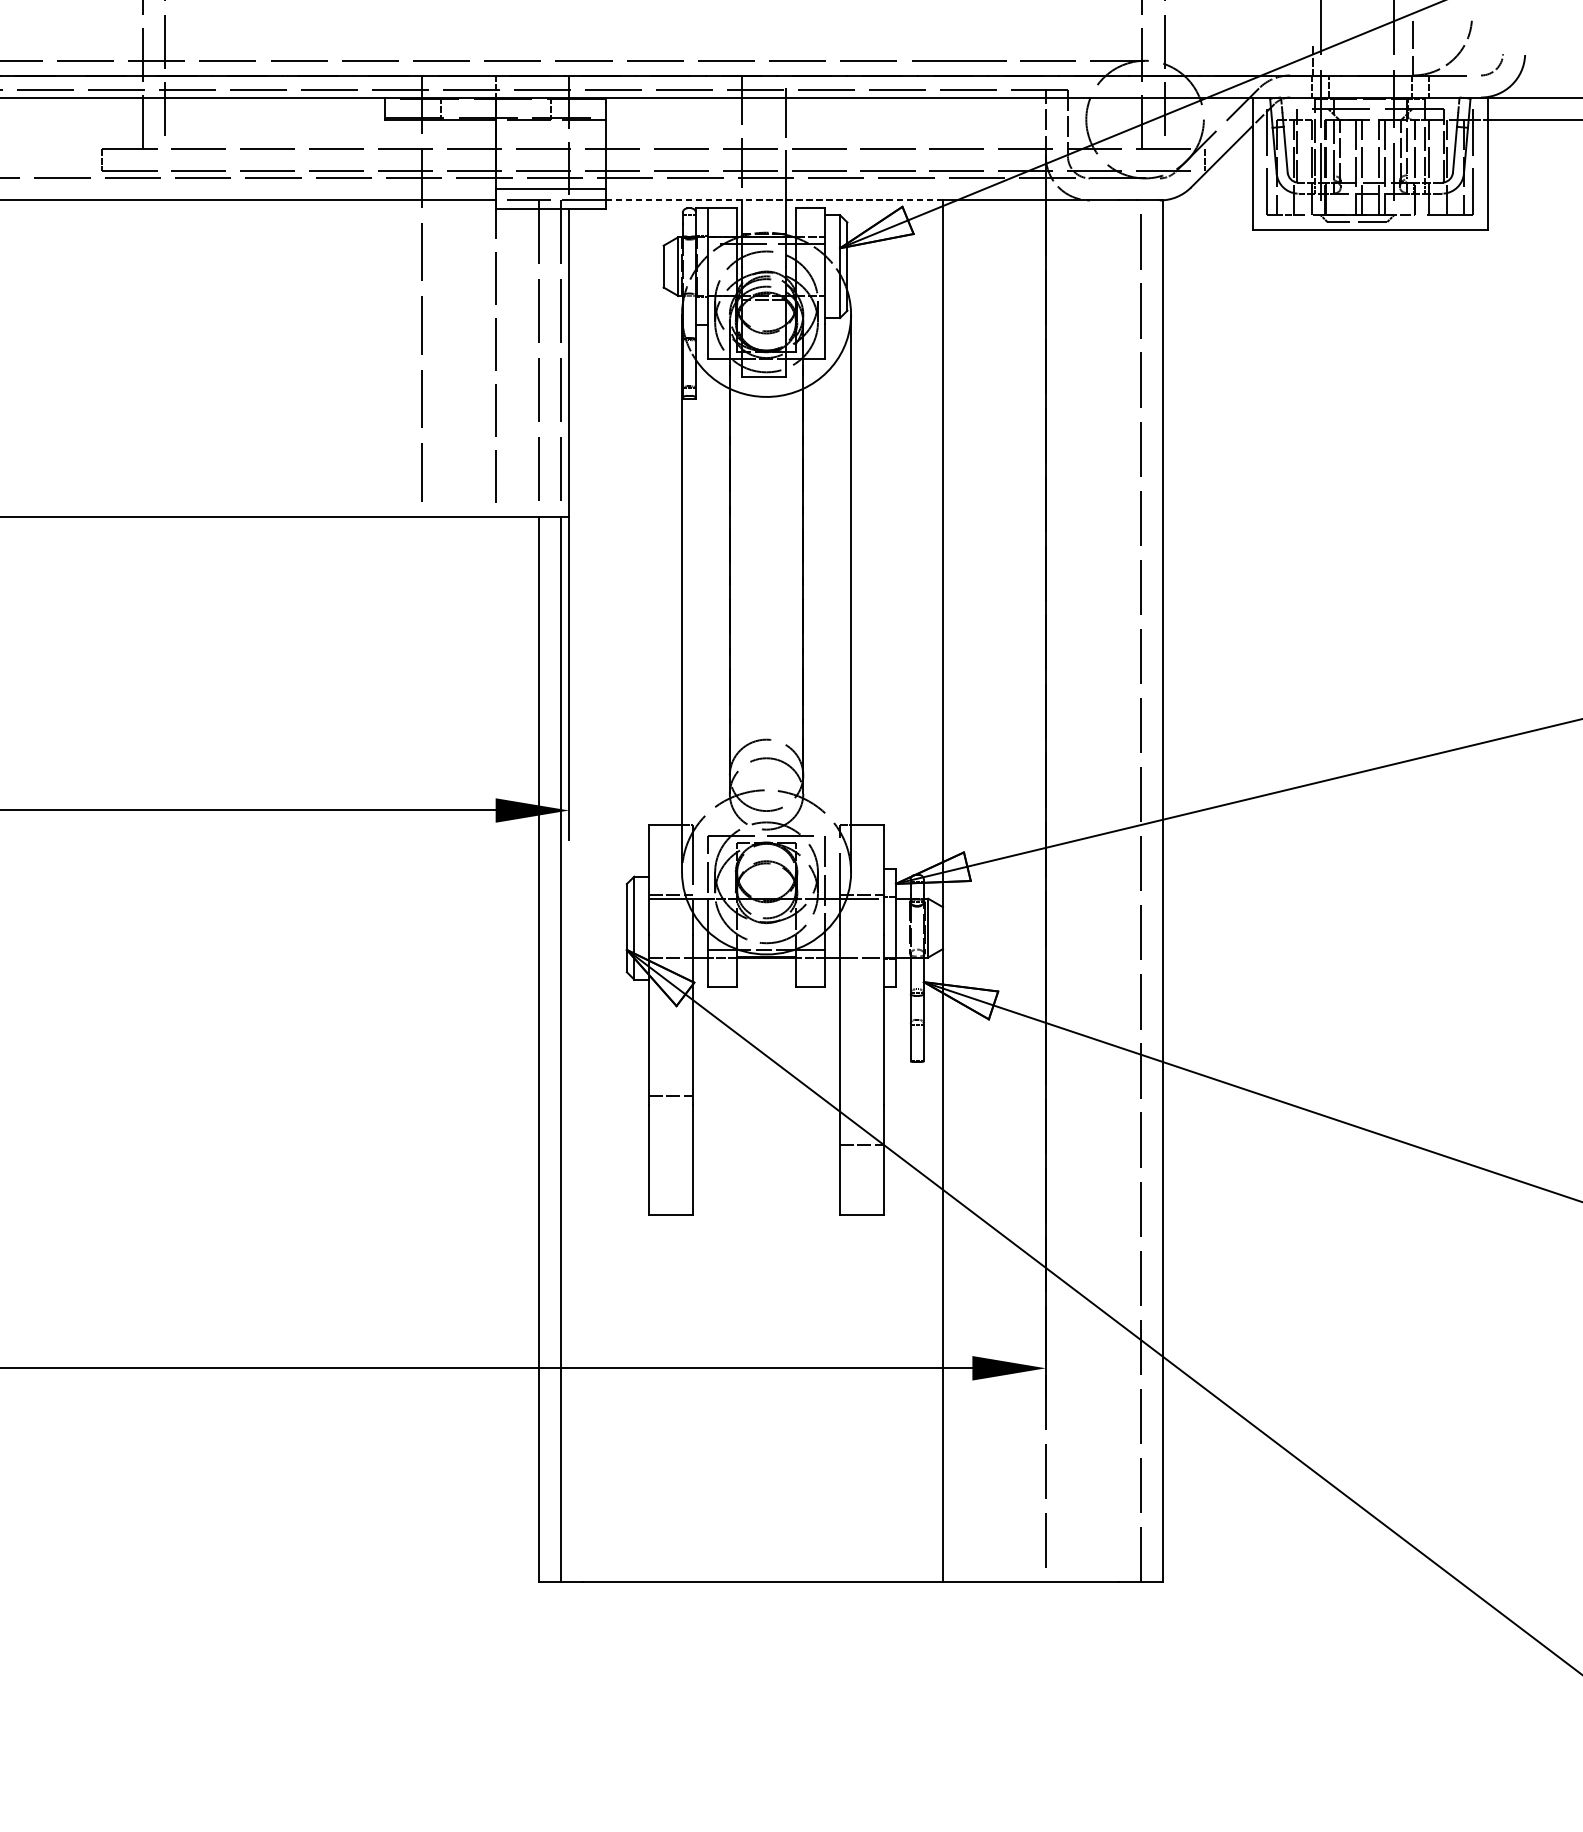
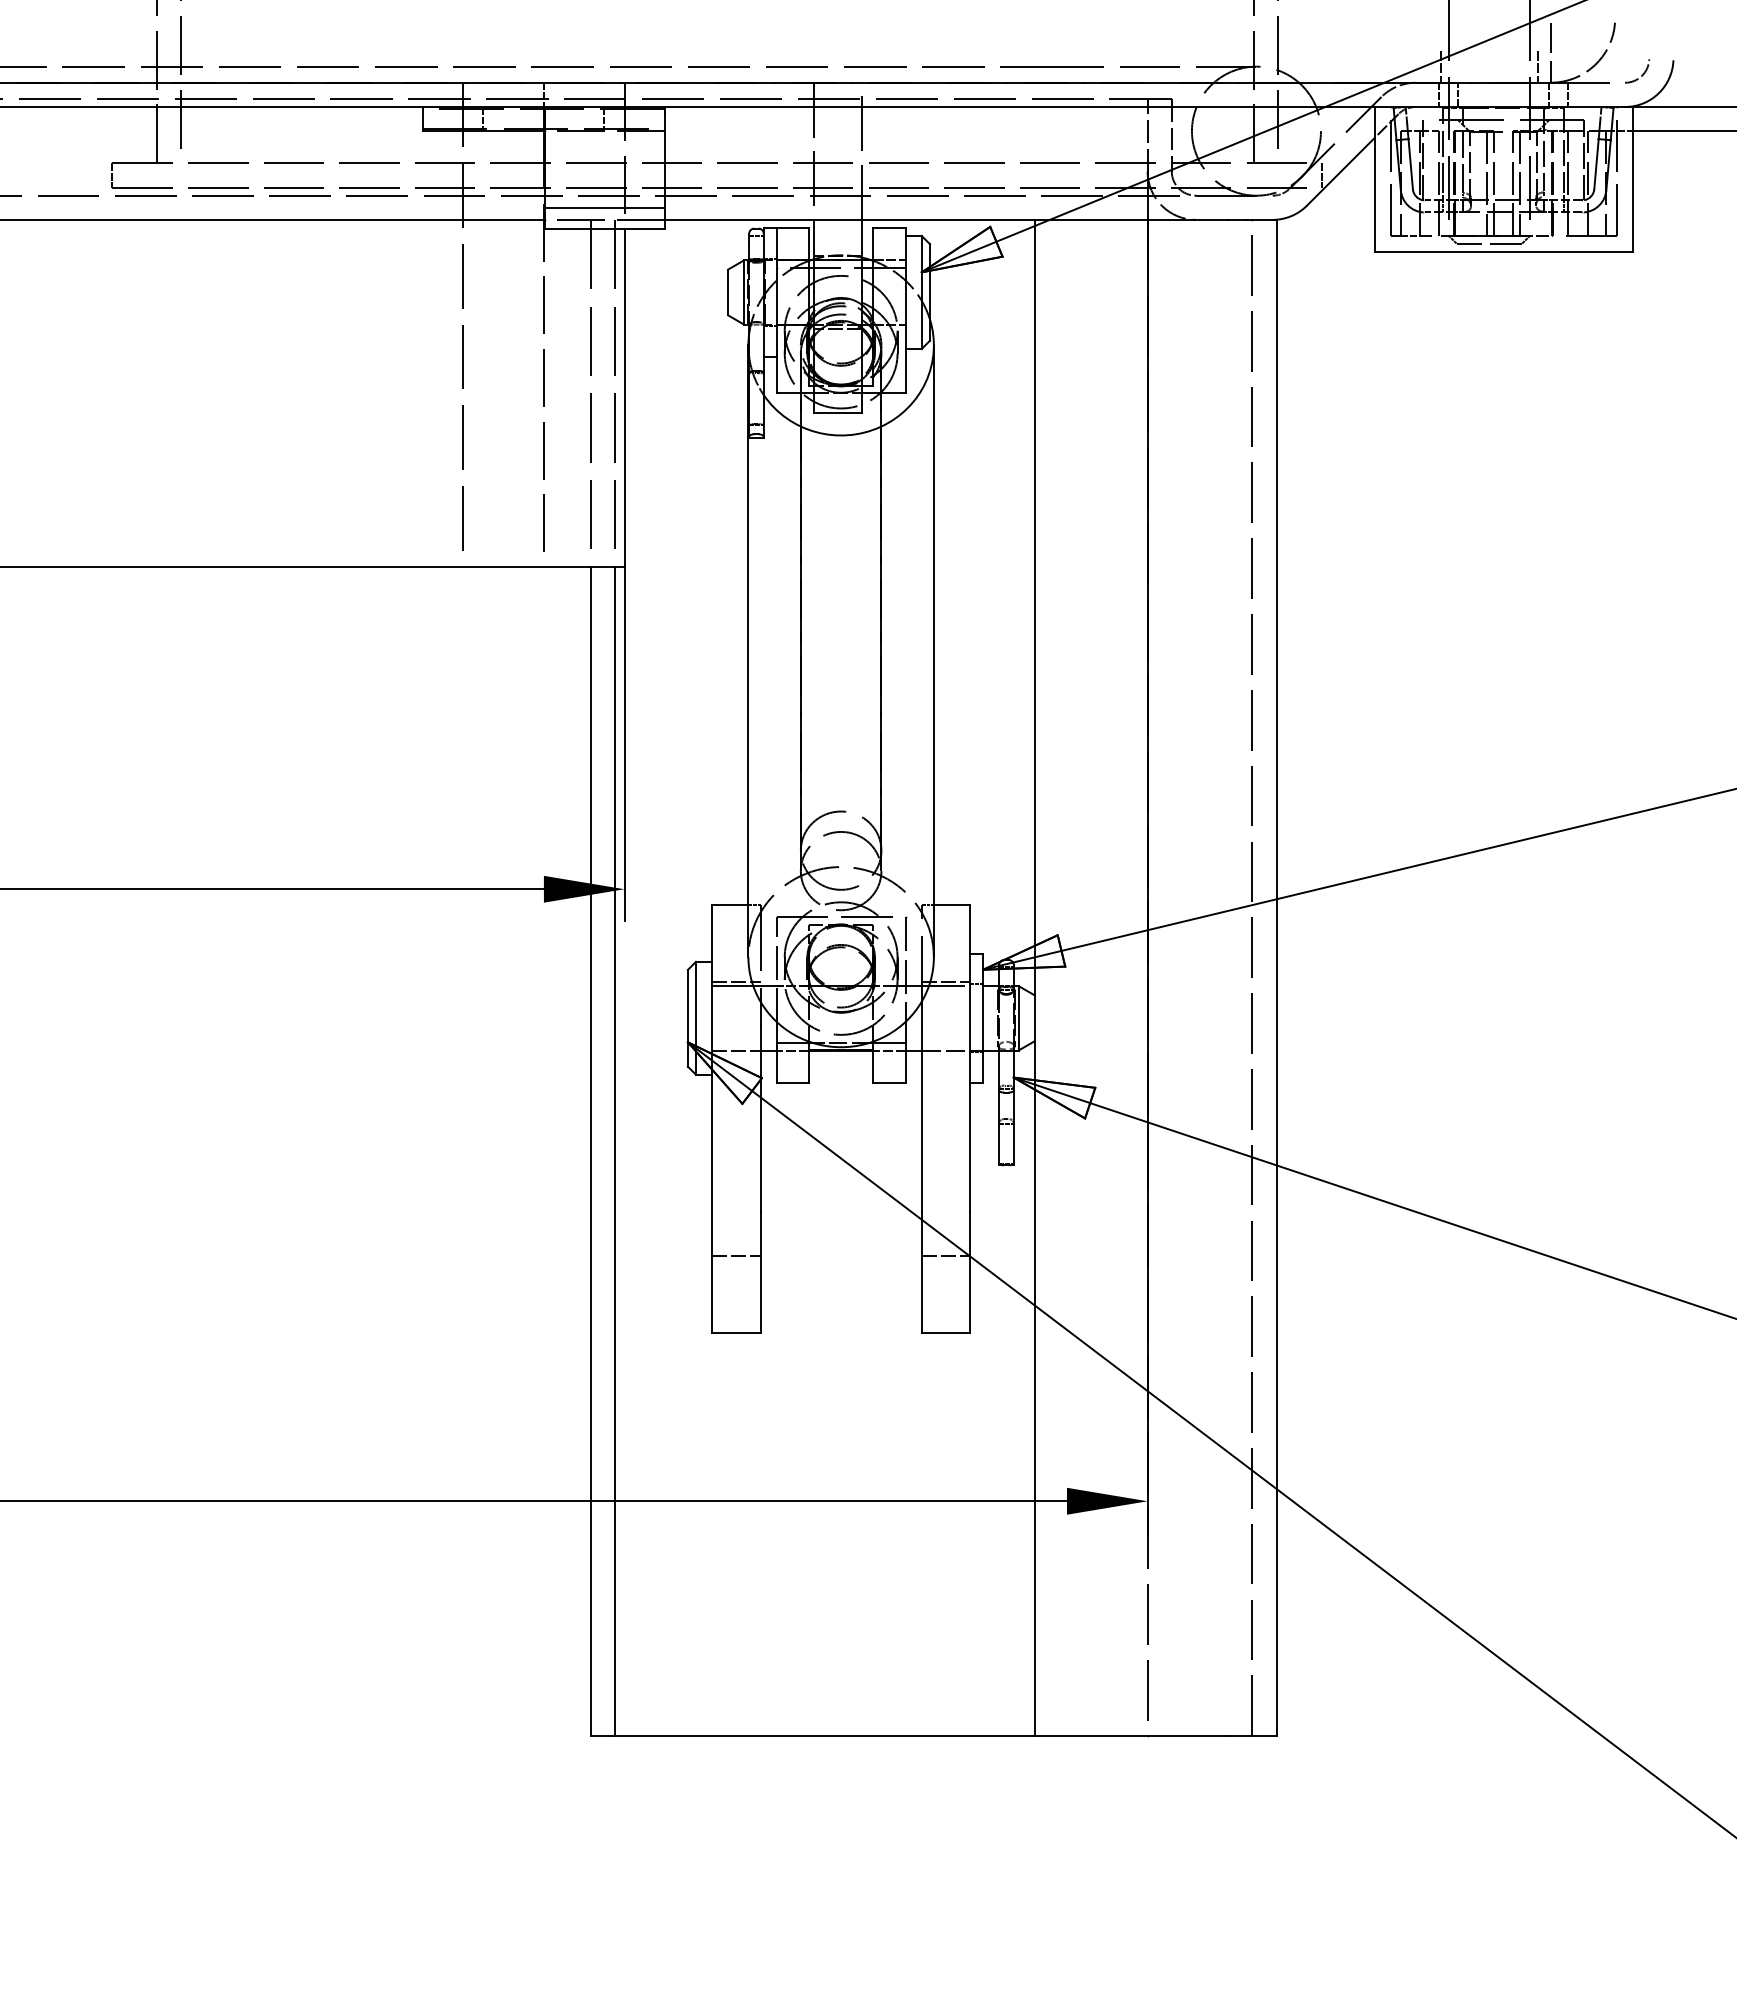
line: (1401, 60) -> (1537, 66), added
line: (774, 200) -> (849, 219), dashed -> solid
line: (671, 1096) -> (736, 1256), moved

